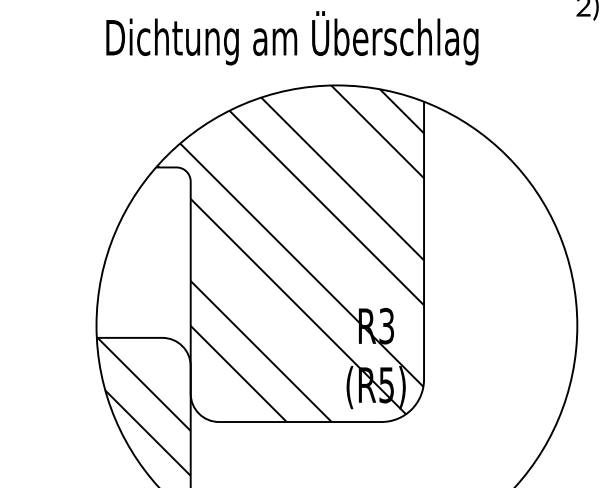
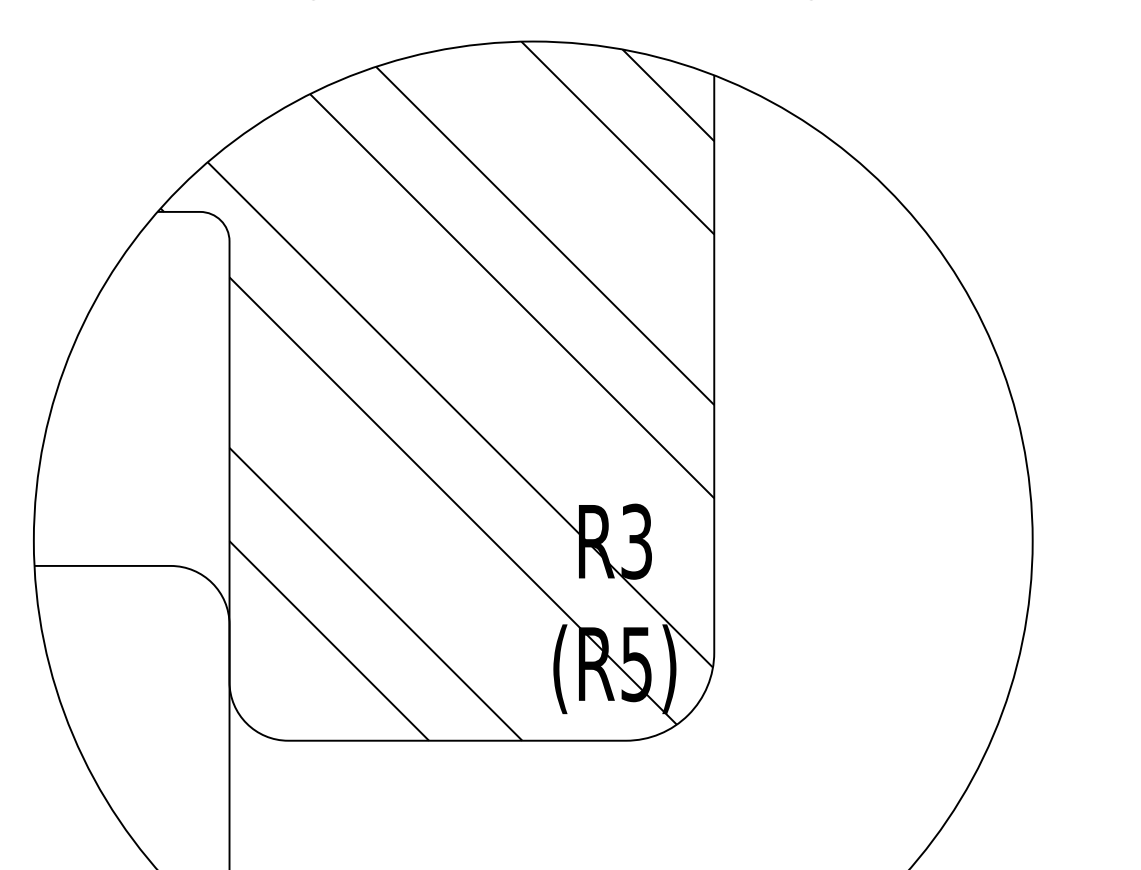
hatch: (143, 406) -> (131, 708), removed

